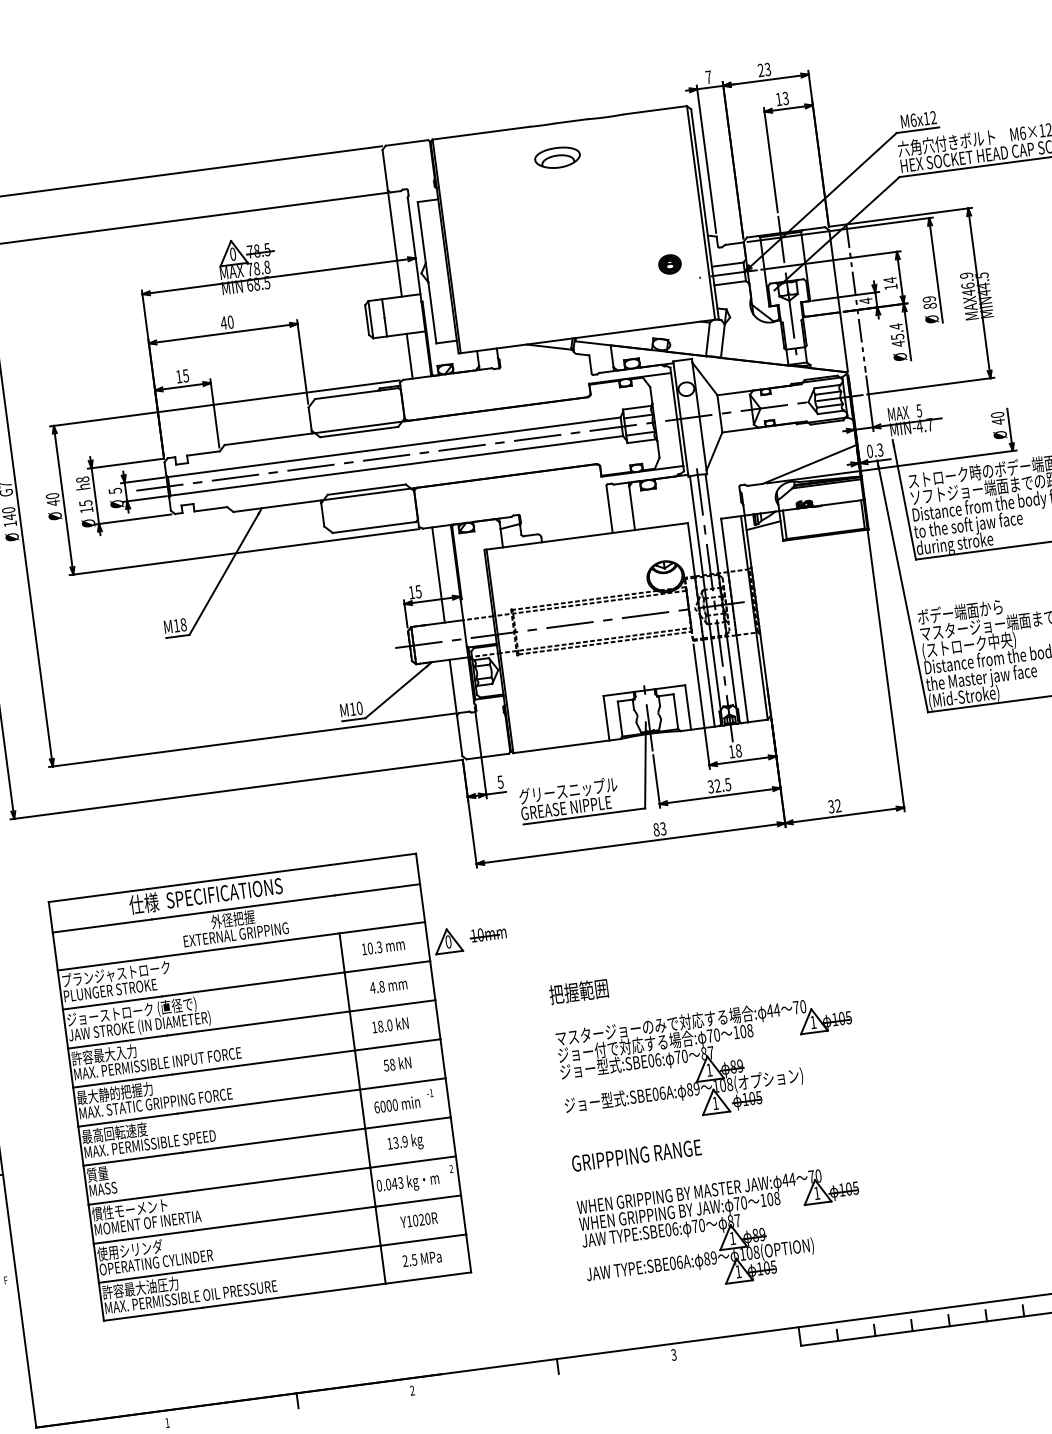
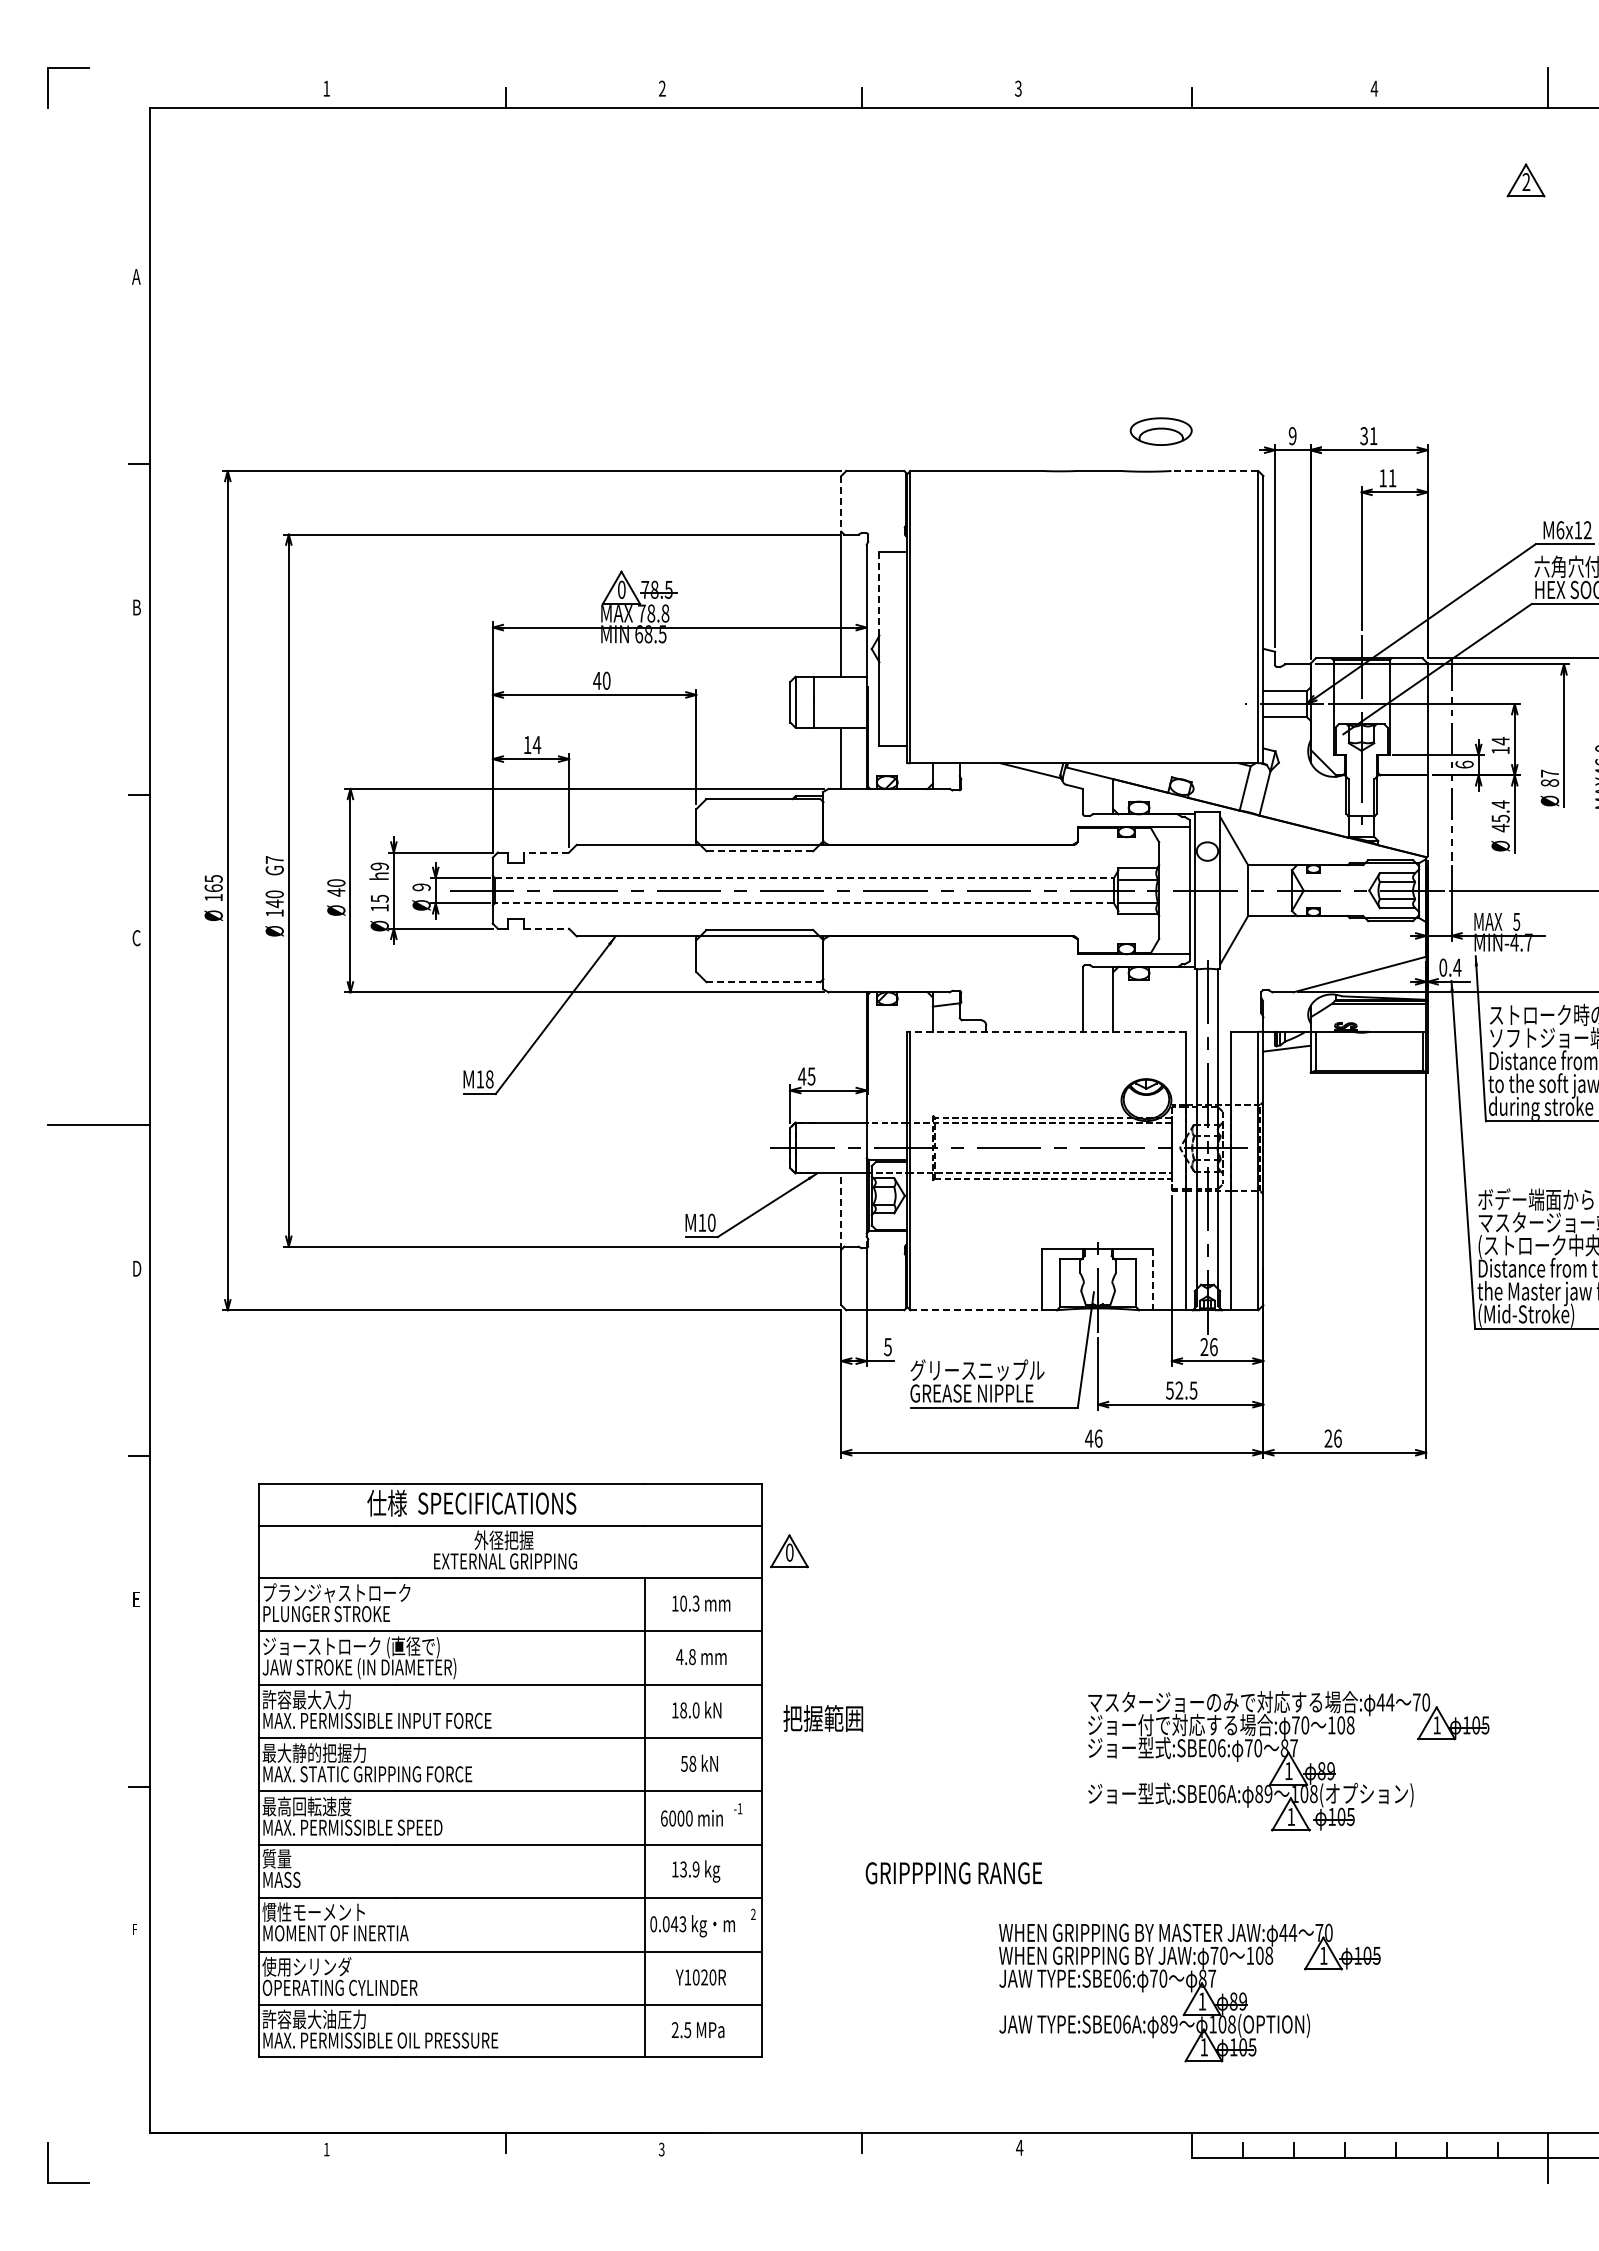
text: (764, 70) -> (1368, 436), 23 -> 31
text: (708, 77) -> (1292, 436), 7 -> 9
text: (785, 98) -> (1392, 478), 13 -> 11
line: (654, 110) -> (1214, 471), solid -> dashed
part: (557, 157) -> (1160, 431), moved
line: (385, 169) -> (841, 503), solid -> dashed
line: (421, 232) -> (879, 594), solid -> dashed
part: (669, 264) -> (1207, 680), removed
text: (928, 299) -> (1549, 773), 89 -> 87
text: (865, 300) -> (1464, 764), 4 -> 6
text: (185, 376) -> (536, 745), 15 -> 14
line: (358, 432) -> (759, 851), solid -> dashed
line: (394, 446) -> (804, 877), solid -> dashed
text: (880, 449) -> (1457, 967), 0.3 -> 0.4
line: (203, 453) -> (546, 852), solid -> dashed
line: (396, 465) -> (804, 903), solid -> dashed
text: (82, 479) -> (379, 866), h8 -> h9
text: (115, 491) -> (421, 887), 5 -> 9
line: (211, 508) -> (547, 928), solid -> dashed
line: (374, 527) -> (763, 982), solid -> dashed
line: (587, 536) -> (1048, 1031), solid -> dashed
line: (438, 574) -> (841, 1057), removed
text: (411, 592) -> (801, 1076), 15 -> 45
line: (453, 687) -> (841, 1211), solid -> dashed
line: (688, 708) -> (1153, 1280), solid -> dashed
line: (561, 746) -> (976, 1310), solid -> dashed
text: (734, 751) -> (1208, 1347), 18 -> 26
text: (710, 786) -> (1169, 1390), 32.5 -> 52.5
text: (834, 806) -> (1332, 1438), 32 -> 26
text: (659, 829) -> (1093, 1438), 83 -> 46
part: (488, 933) -> (844, 1548), removed
text: (579, 991) -> (823, 1718), moved
part: (708, 1063) -> (1288, 1761), moved
part: (259, 1087) -> (510, 1770), moved
text: (636, 1155) -> (953, 1873), moved
part: (722, 1233) -> (1189, 1992), moved
text: (673, 1354) -> (1019, 2147), 3 -> 4
text: (412, 1390) -> (661, 2149), 2 -> 3

